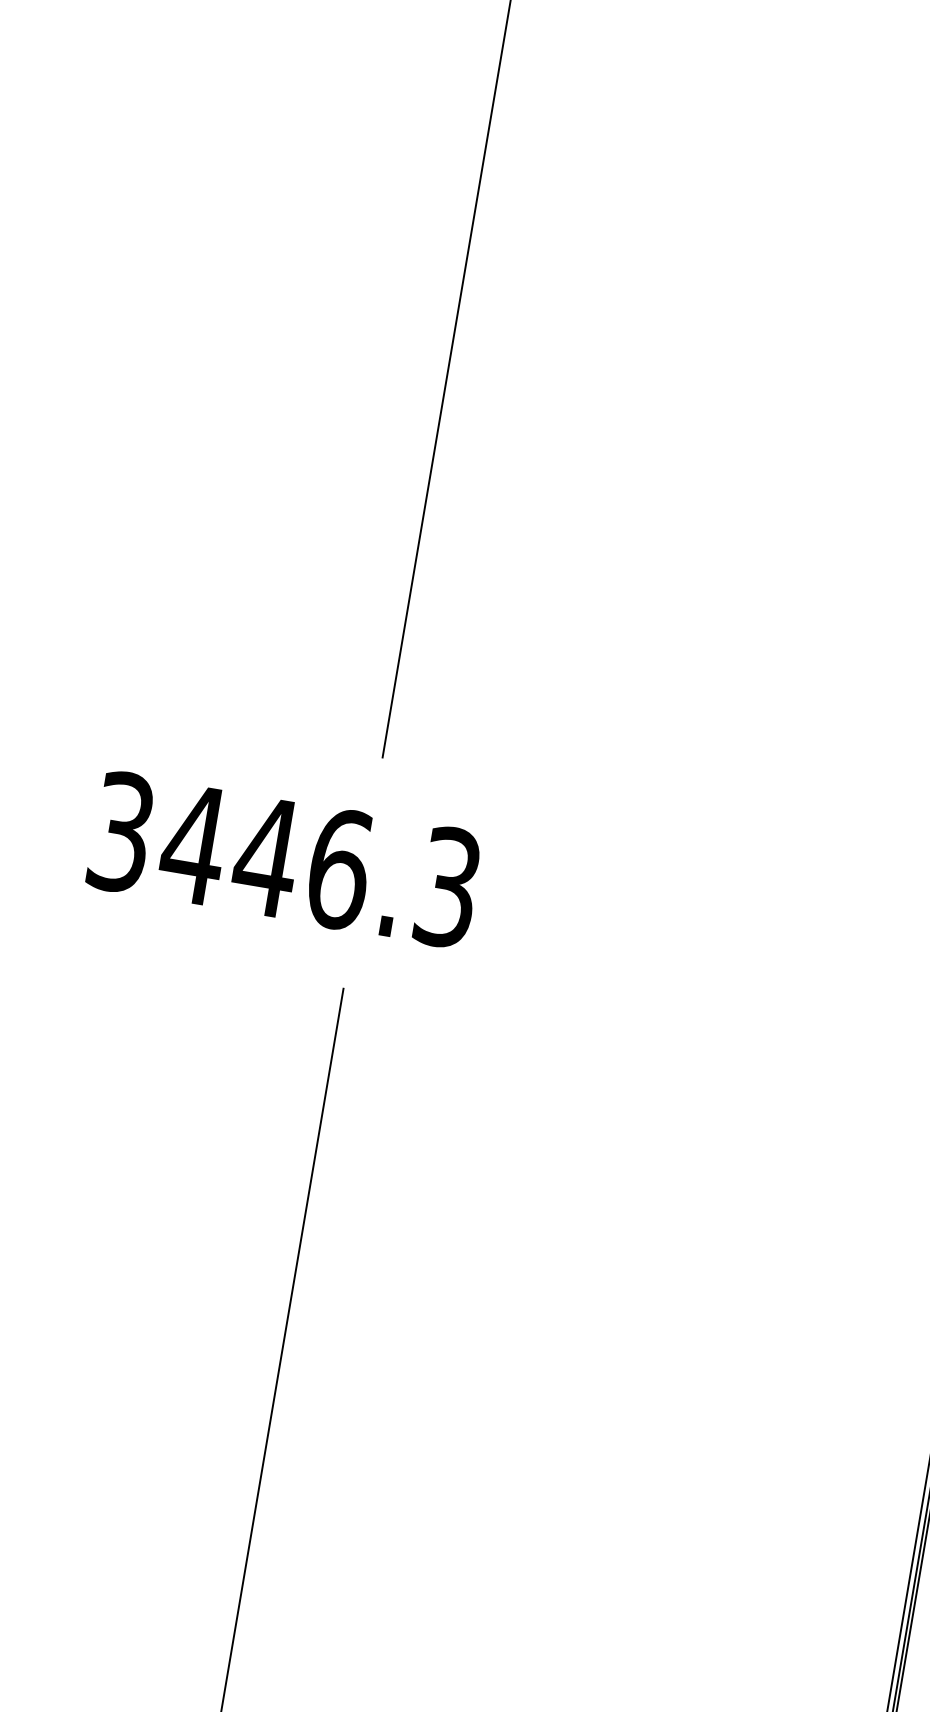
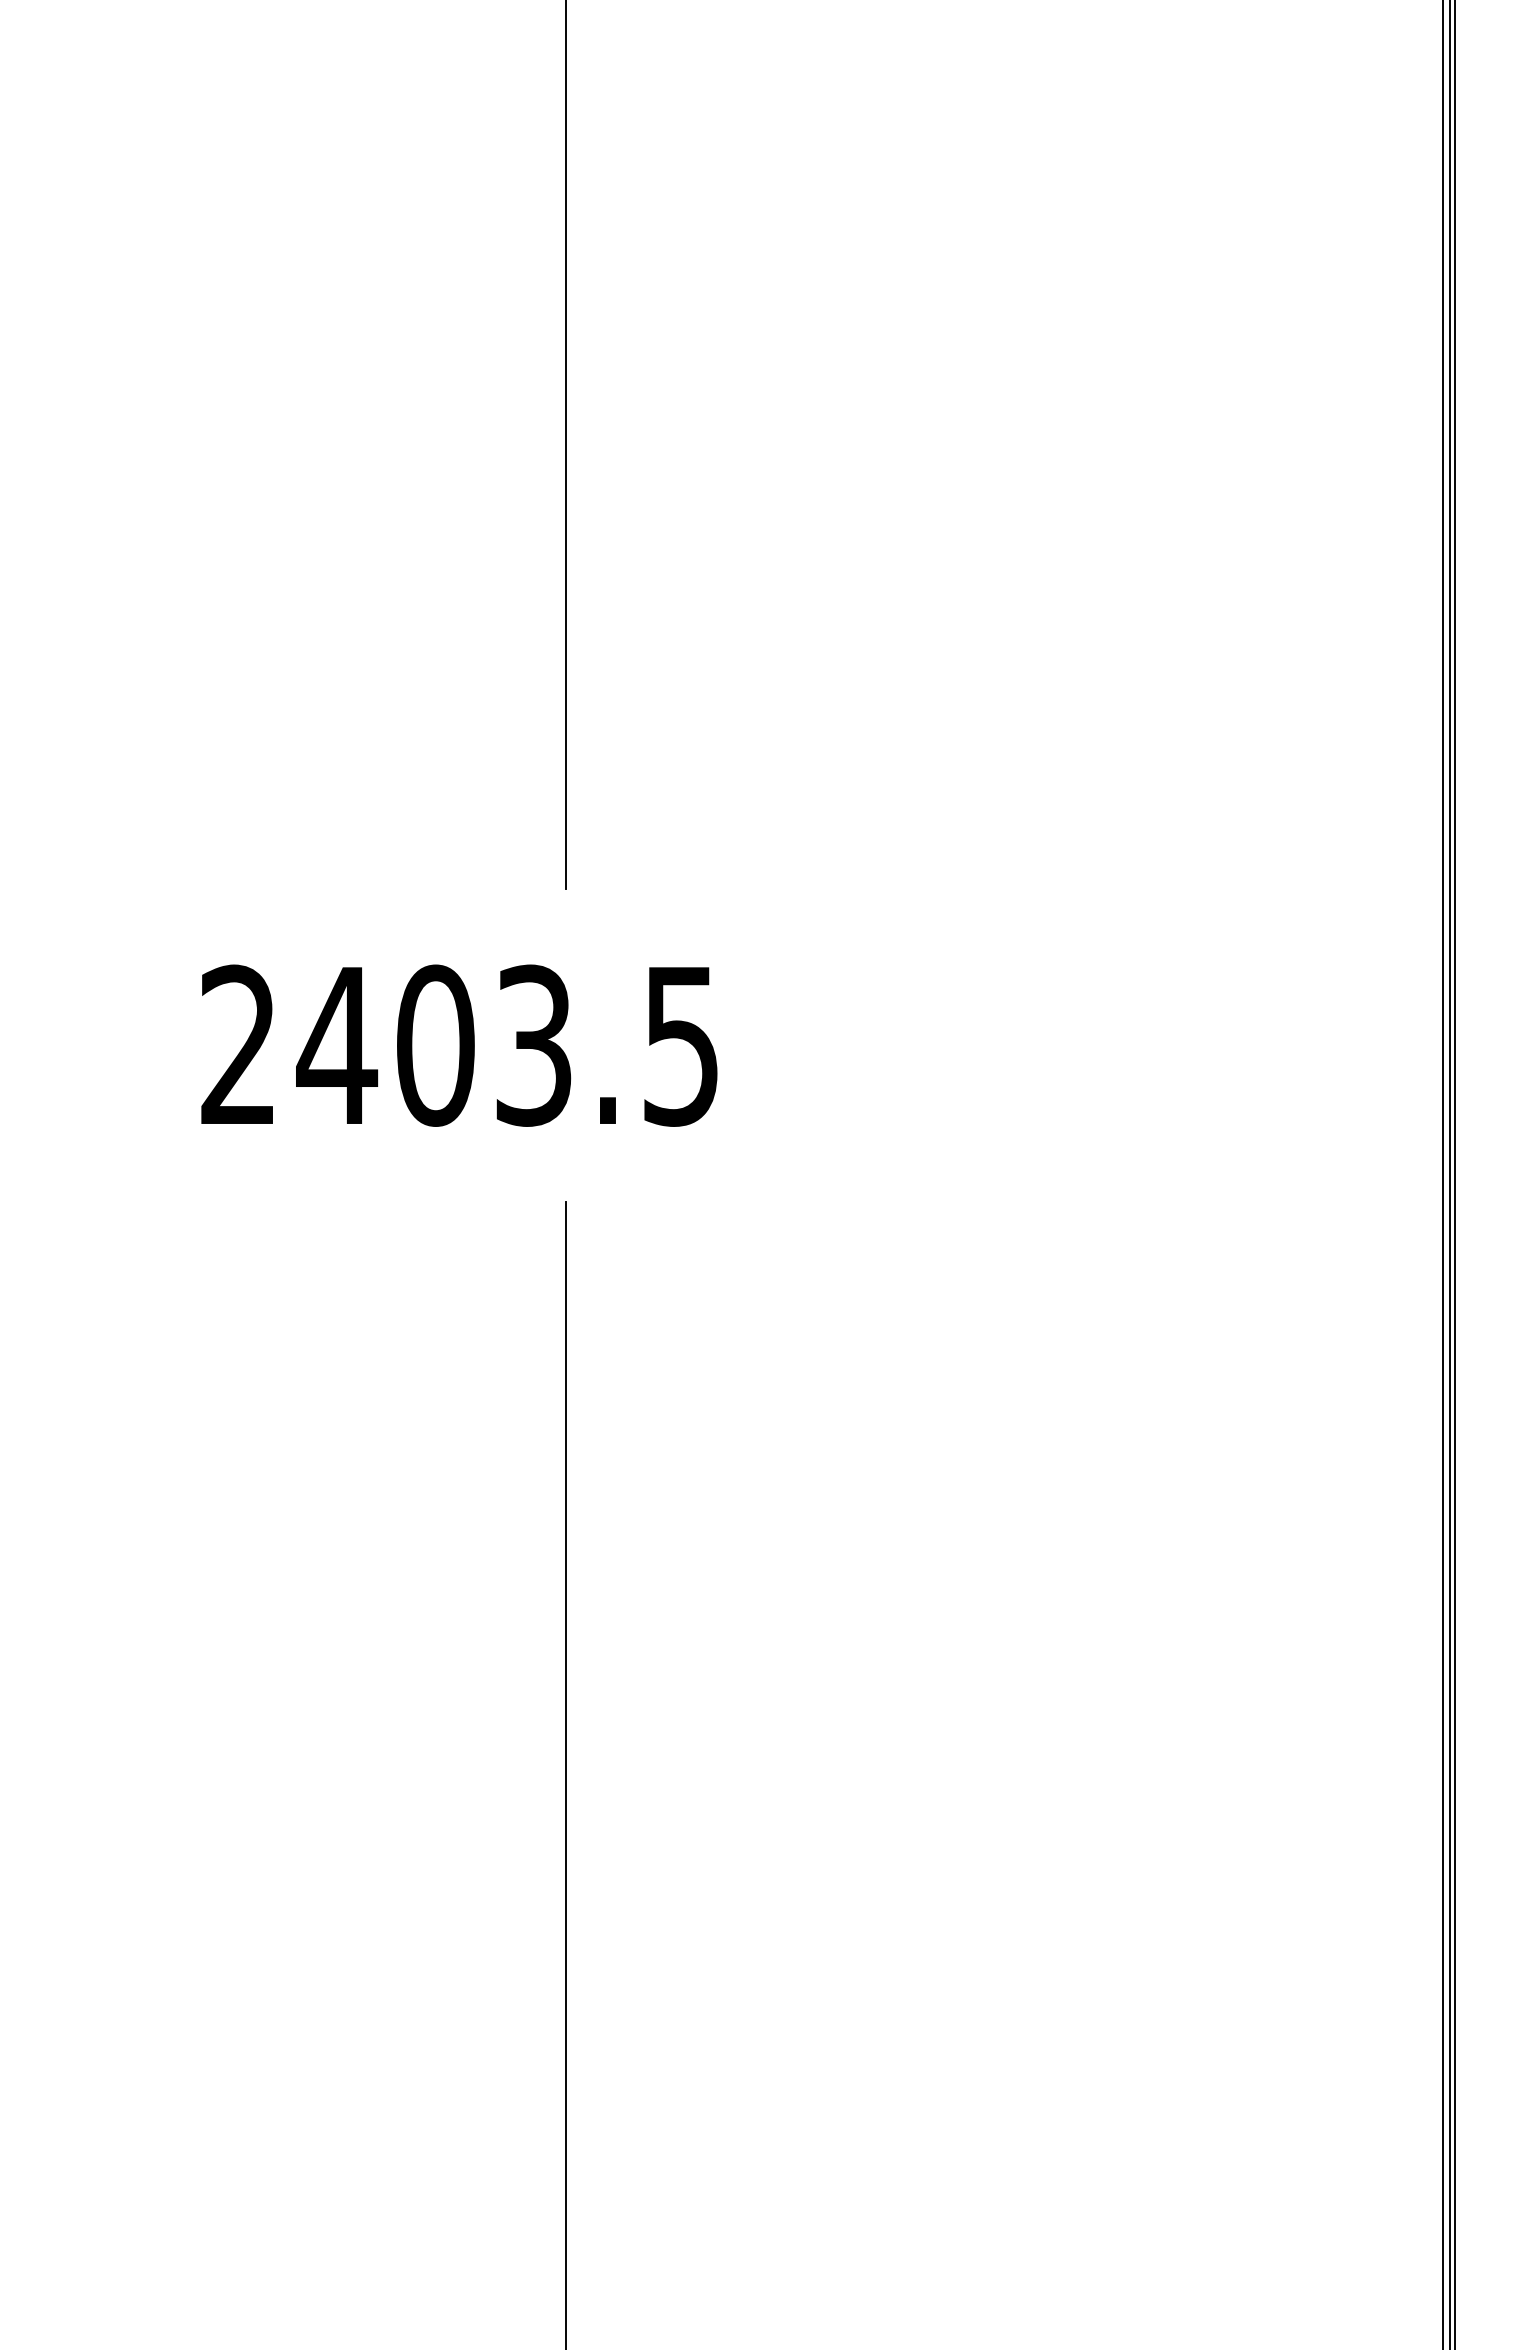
text: (284, 859) -> (459, 1045), 3446.3 -> 2403.5

